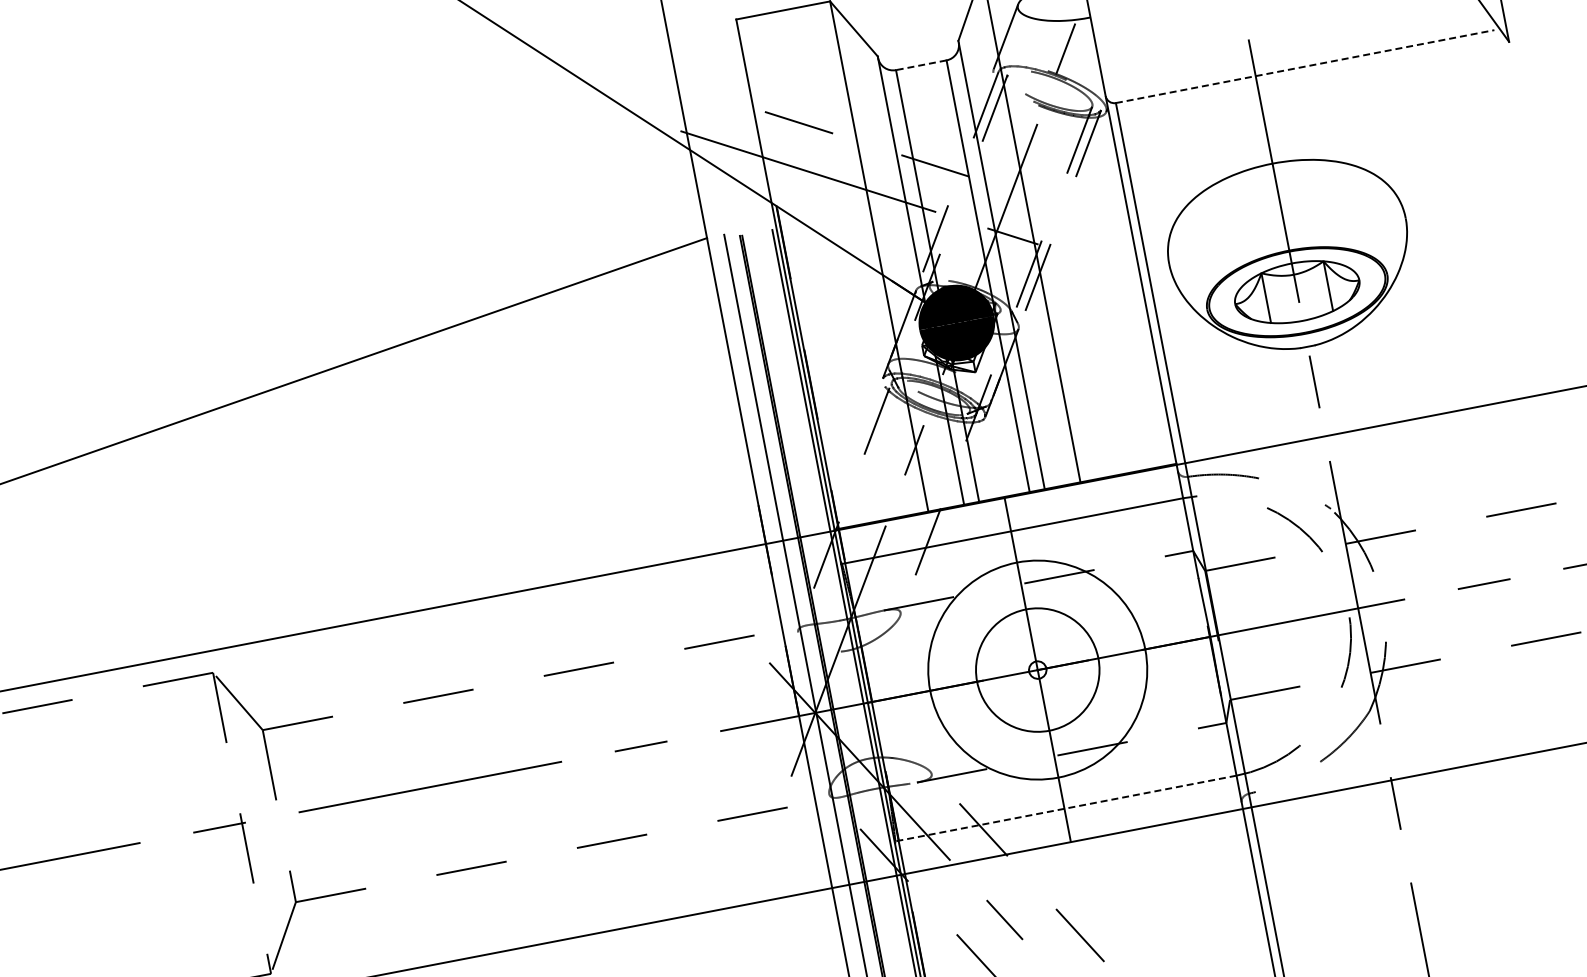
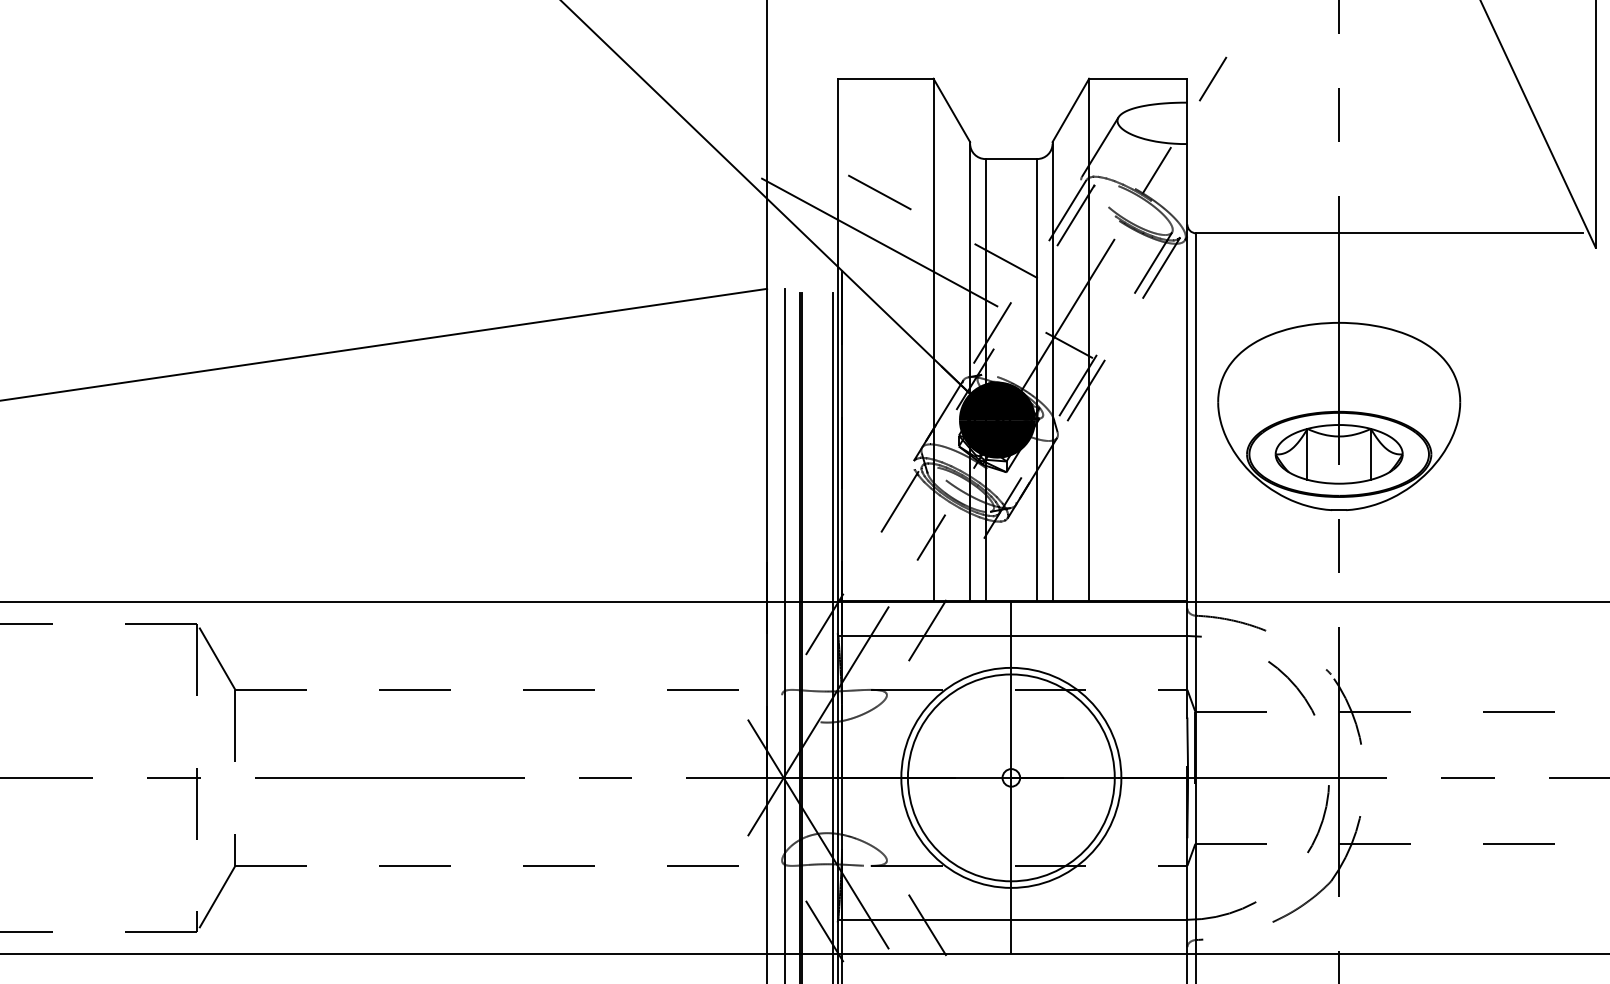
line: (921, 65) -> (1011, 159), dashed -> solid
line: (1304, 66) -> (1389, 233), dashed -> solid
circle: (1036, 669) -> (1010, 777), size x1.67
line: (1065, 808) -> (1012, 919), dashed -> solid

